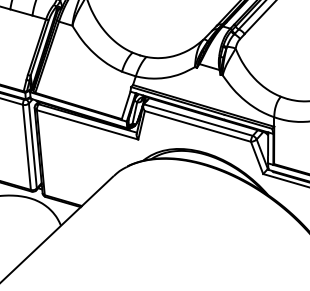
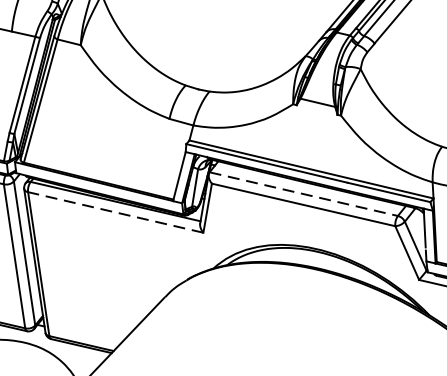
line: (198, 120) -> (304, 194), solid -> dashed
line: (87, 124) -> (115, 211), solid -> dashed

